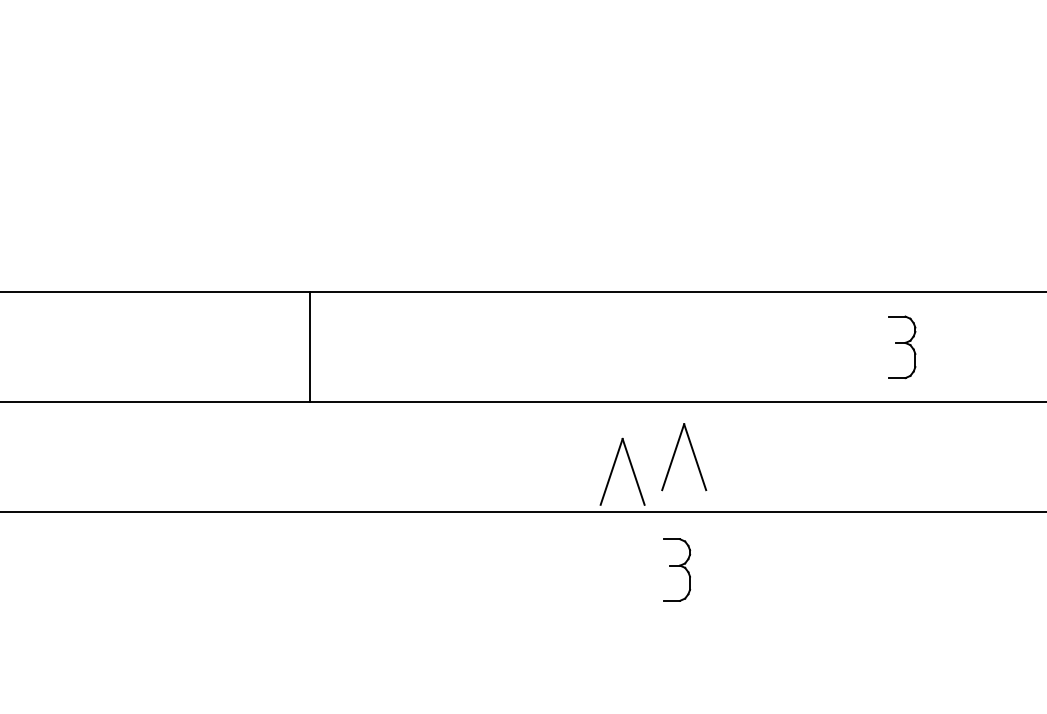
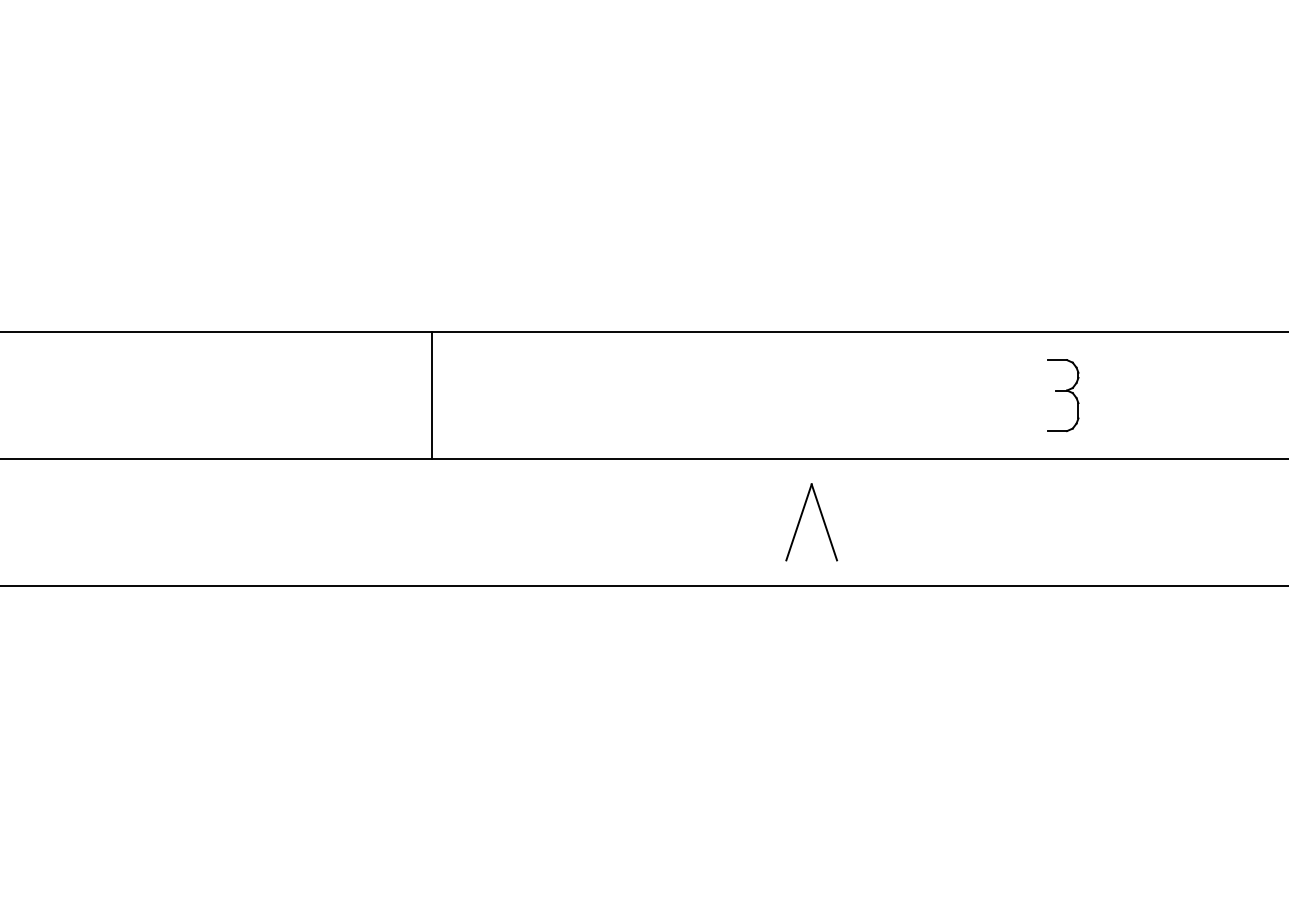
line: (310, 347) -> (431, 395), moved
part: (613, 468) -> (730, 535), removed
part: (677, 569) -> (803, 652), removed

